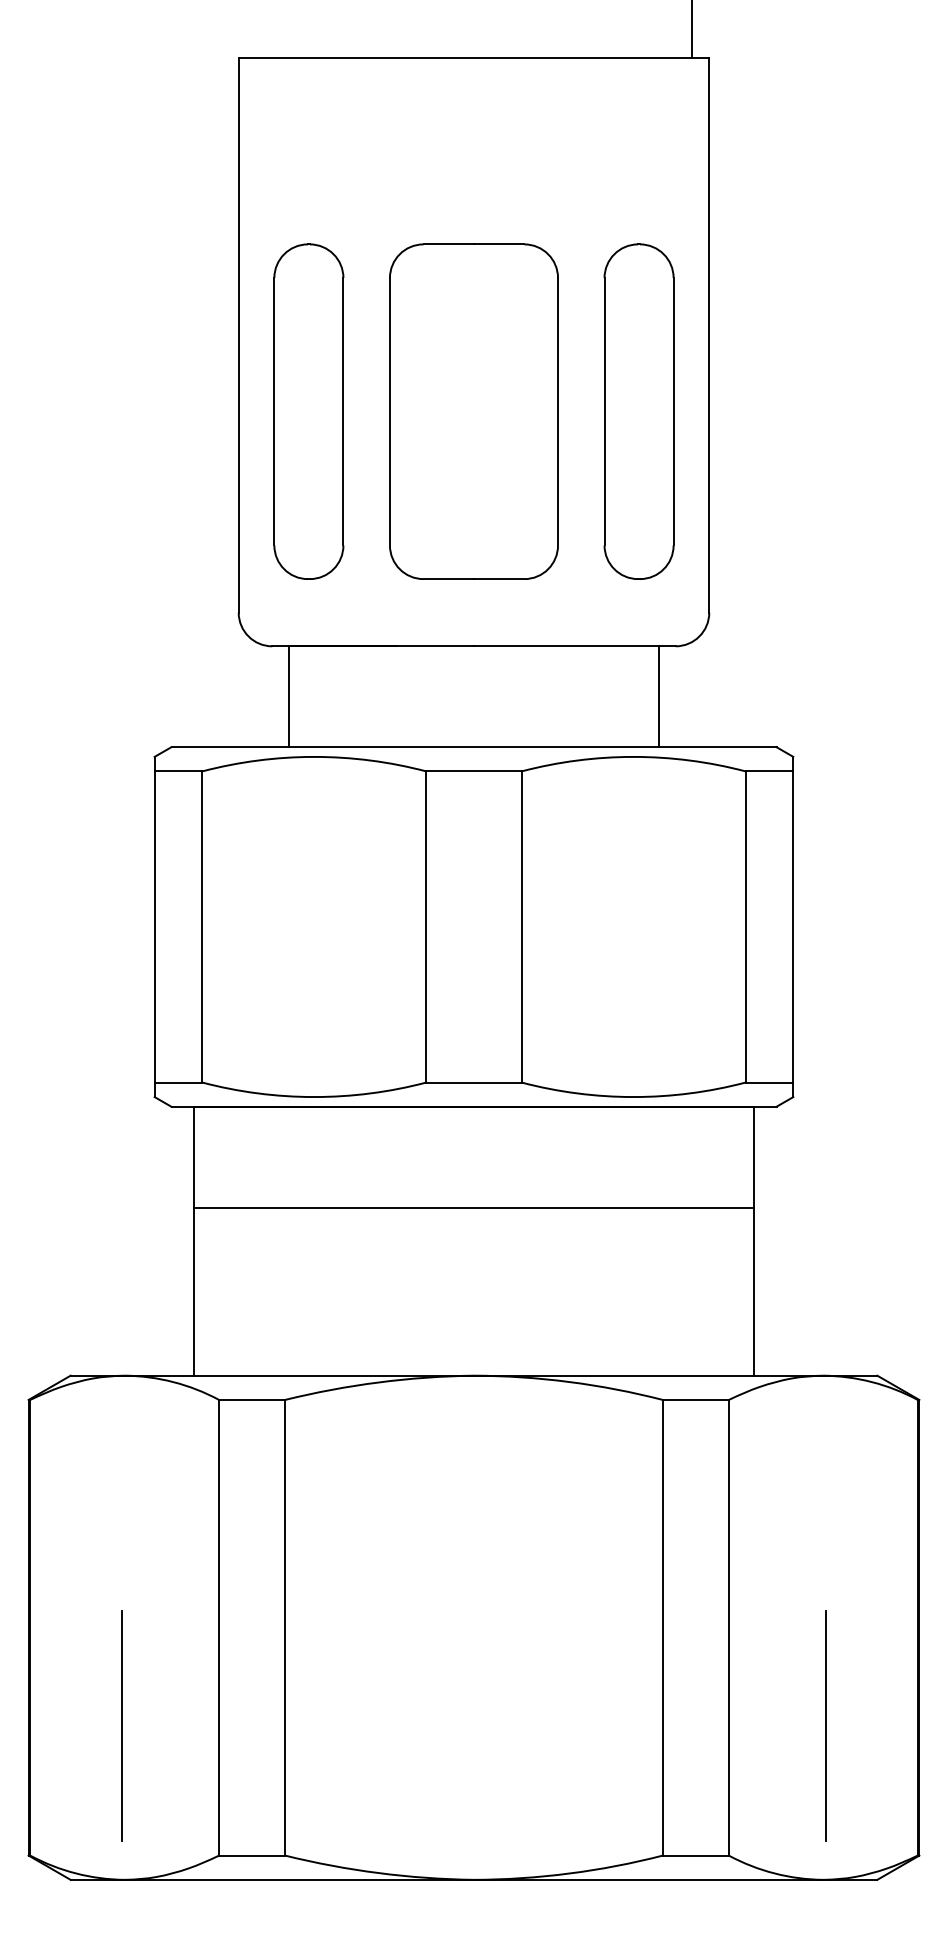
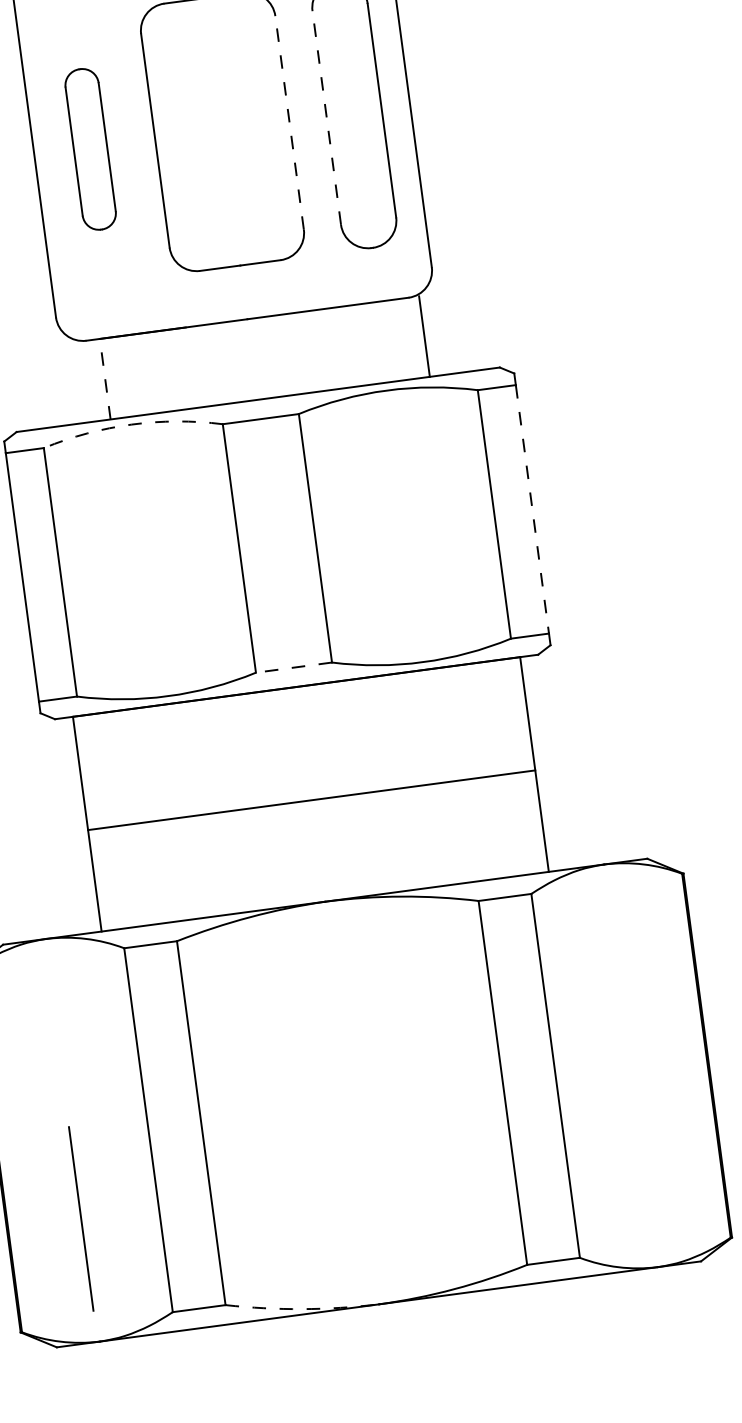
part: (308, 411) -> (90, 149), size x0.6
line: (558, 411) -> (289, 122), solid -> dashed
line: (604, 411) -> (326, 117), solid -> dashed
line: (289, 696) -> (105, 378), solid -> dashed
line: (658, 696) -> (424, 336), moved
arc: (314, 756) -> (131, 424), solid -> dashed
line: (793, 926) -> (532, 508), solid -> dashed
line: (474, 1082) -> (294, 667), solid -> dashed
line: (473, 1207) -> (311, 800), moved
line: (826, 1725) -> (644, 1143), removed
arc: (378, 1873) -> (302, 1309), solid -> dashed

